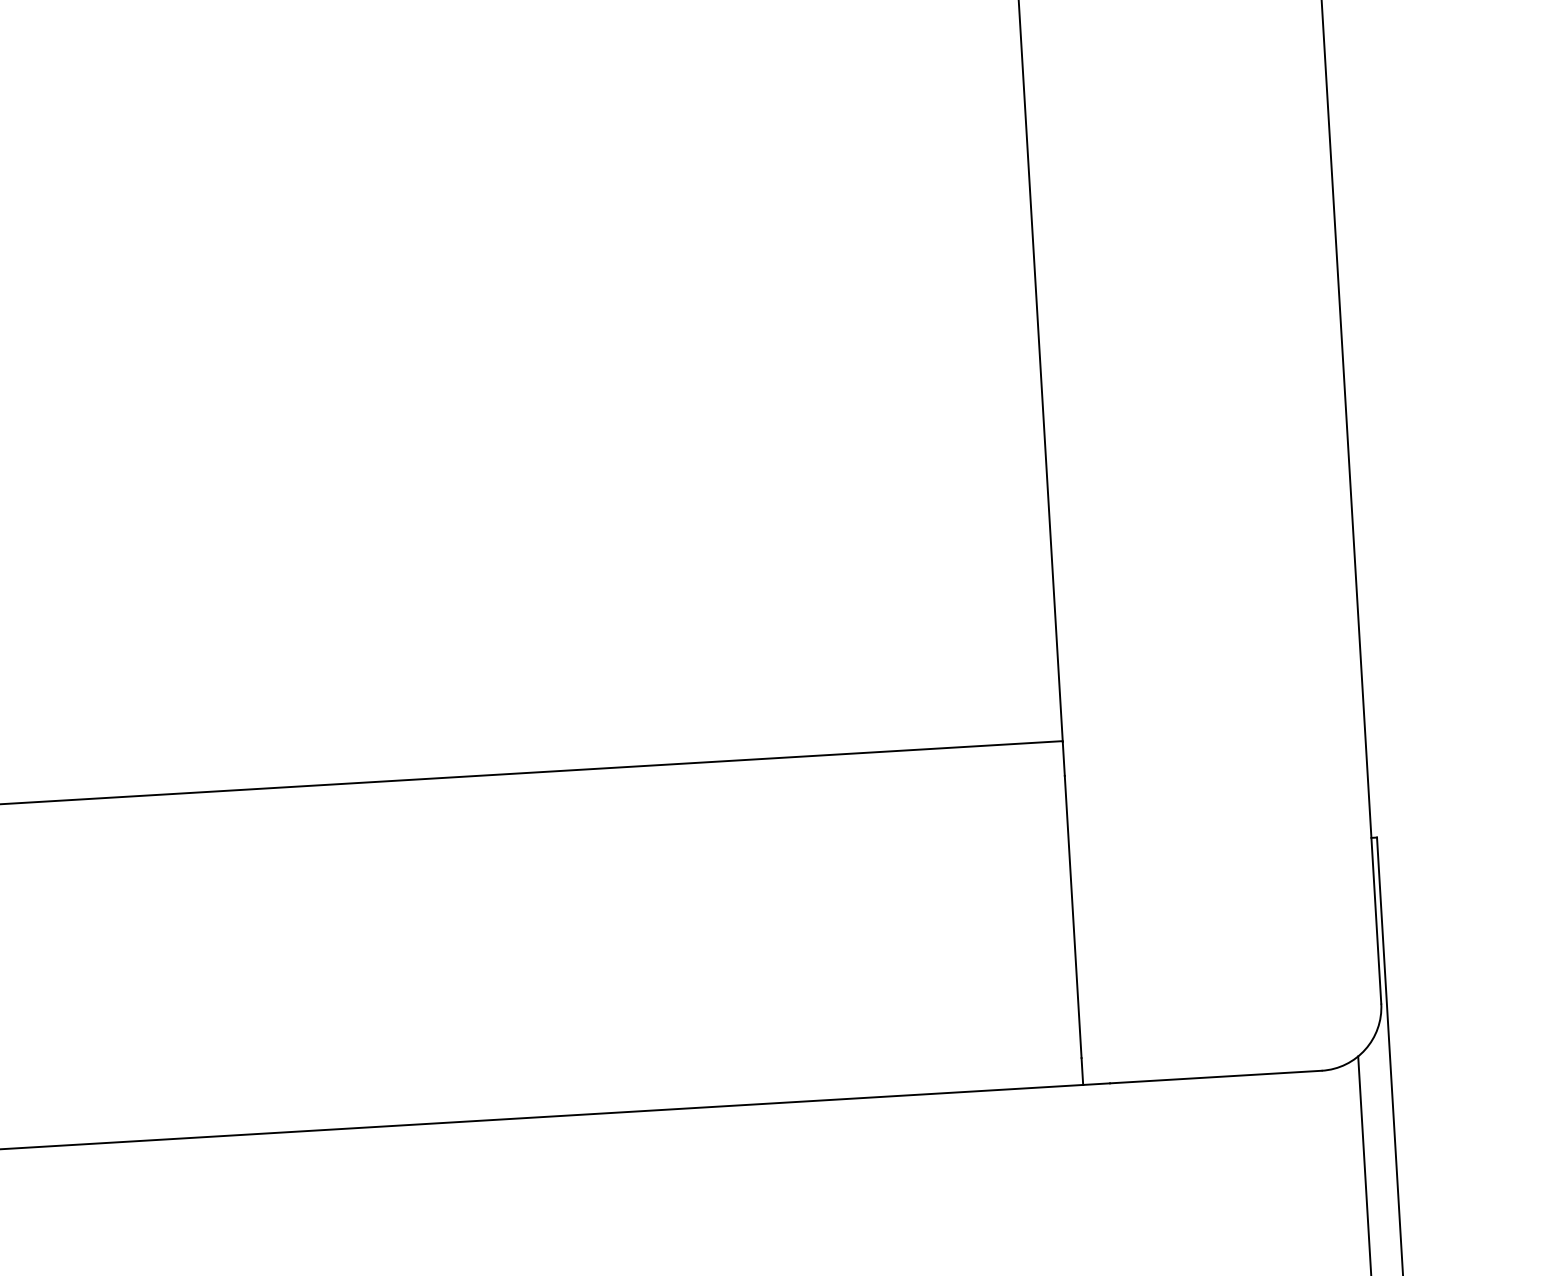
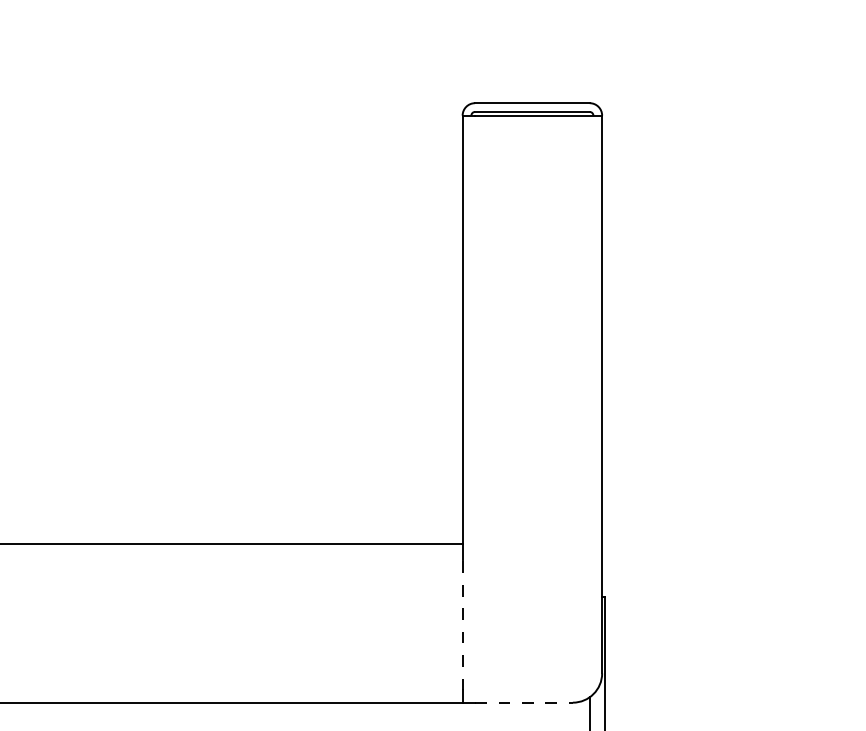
line: (1072, 915) -> (462, 624), solid -> dashed
line: (1214, 1076) -> (523, 702), solid -> dashed

